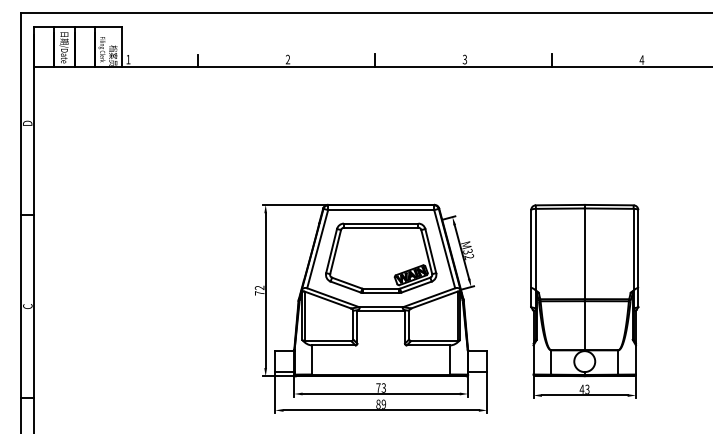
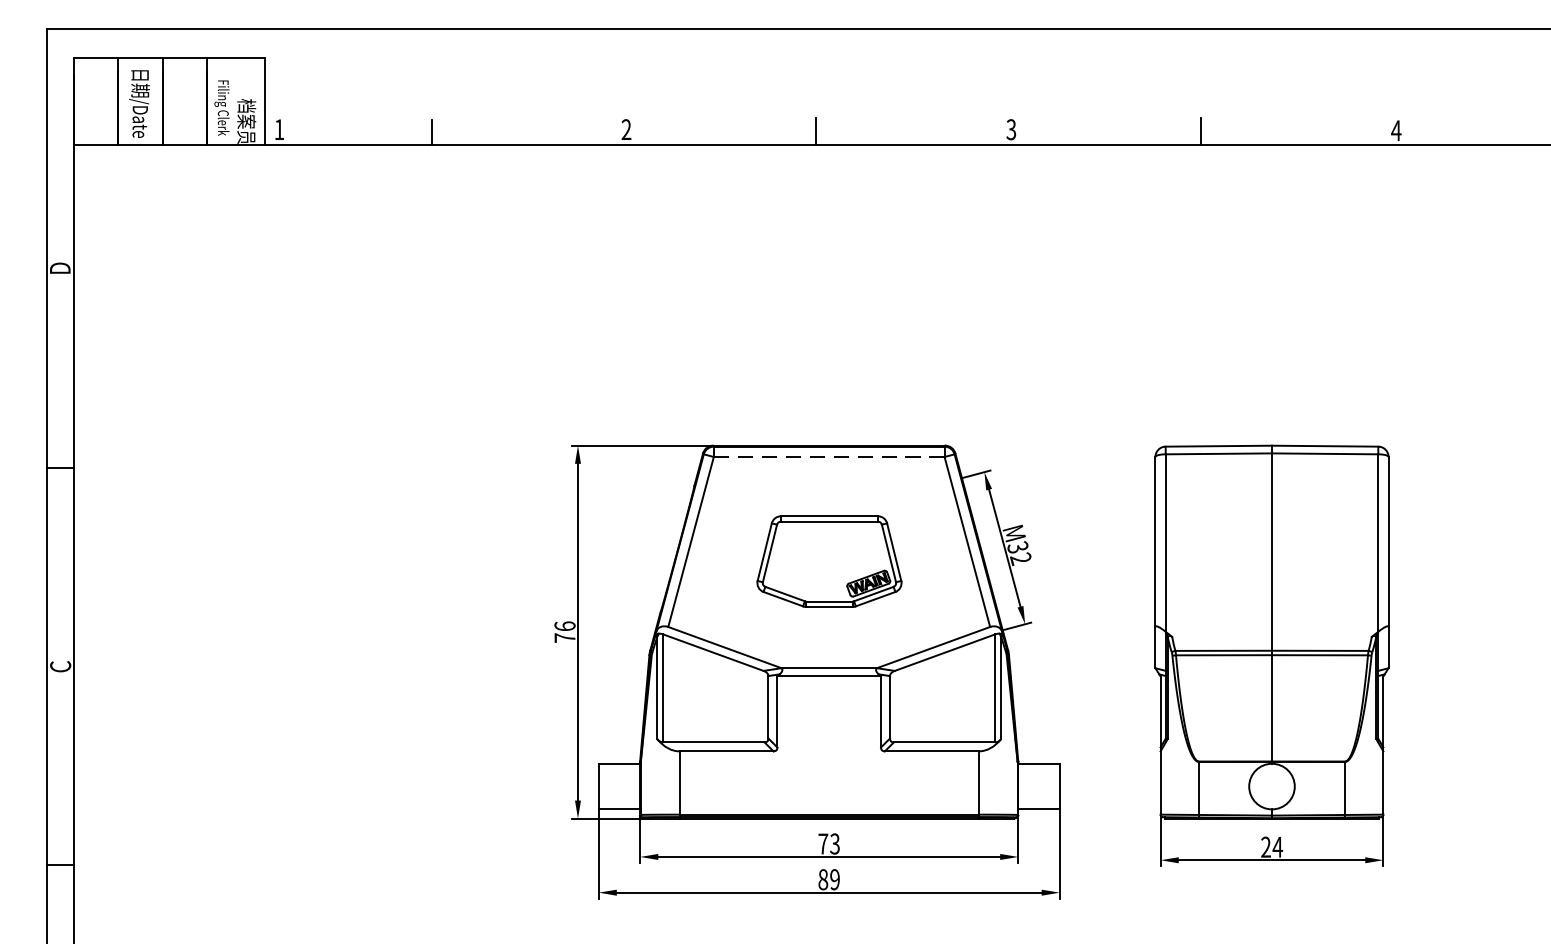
line: (380, 210) -> (827, 457), solid -> dashed
part: (381, 257) -> (829, 560), size x0.6
text: (259, 287) -> (564, 625), 72 -> 76
text: (584, 388) -> (1271, 845), 43 -> 24

